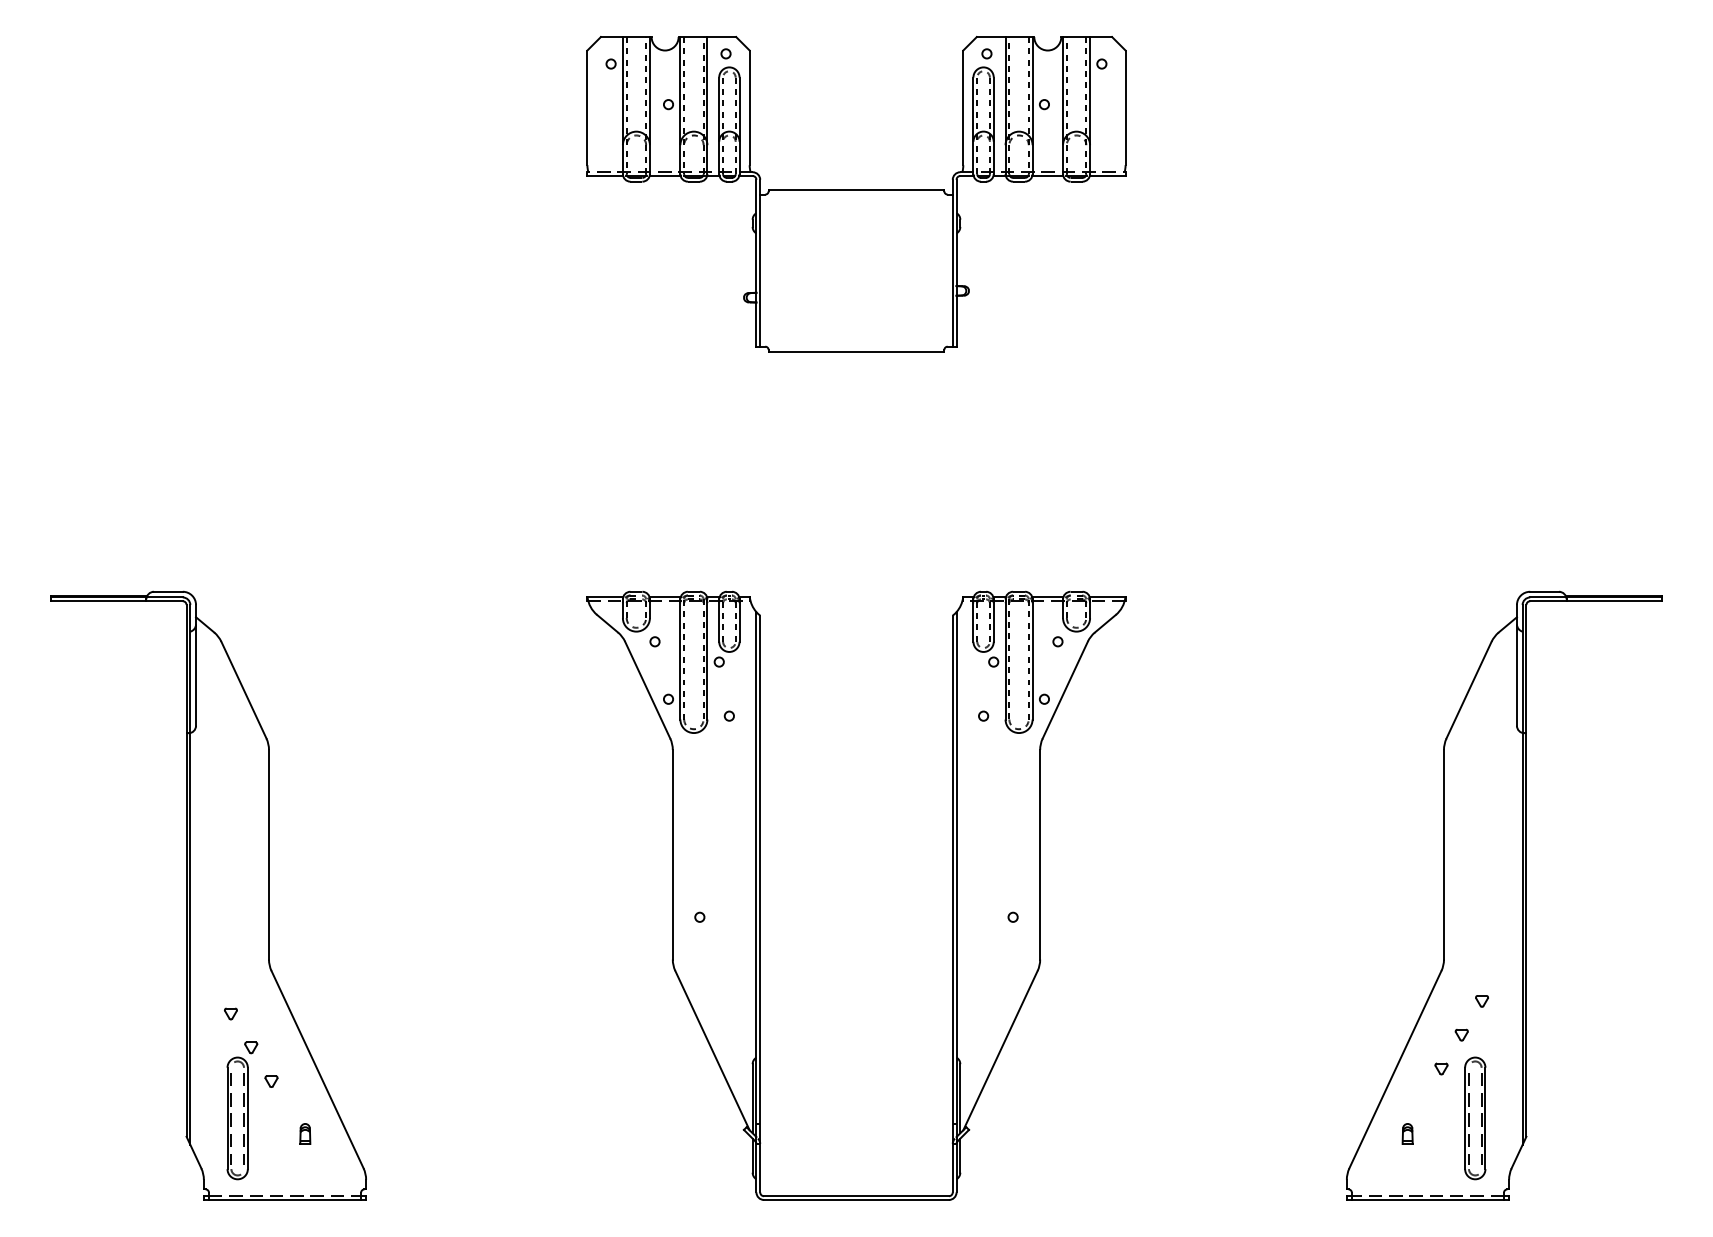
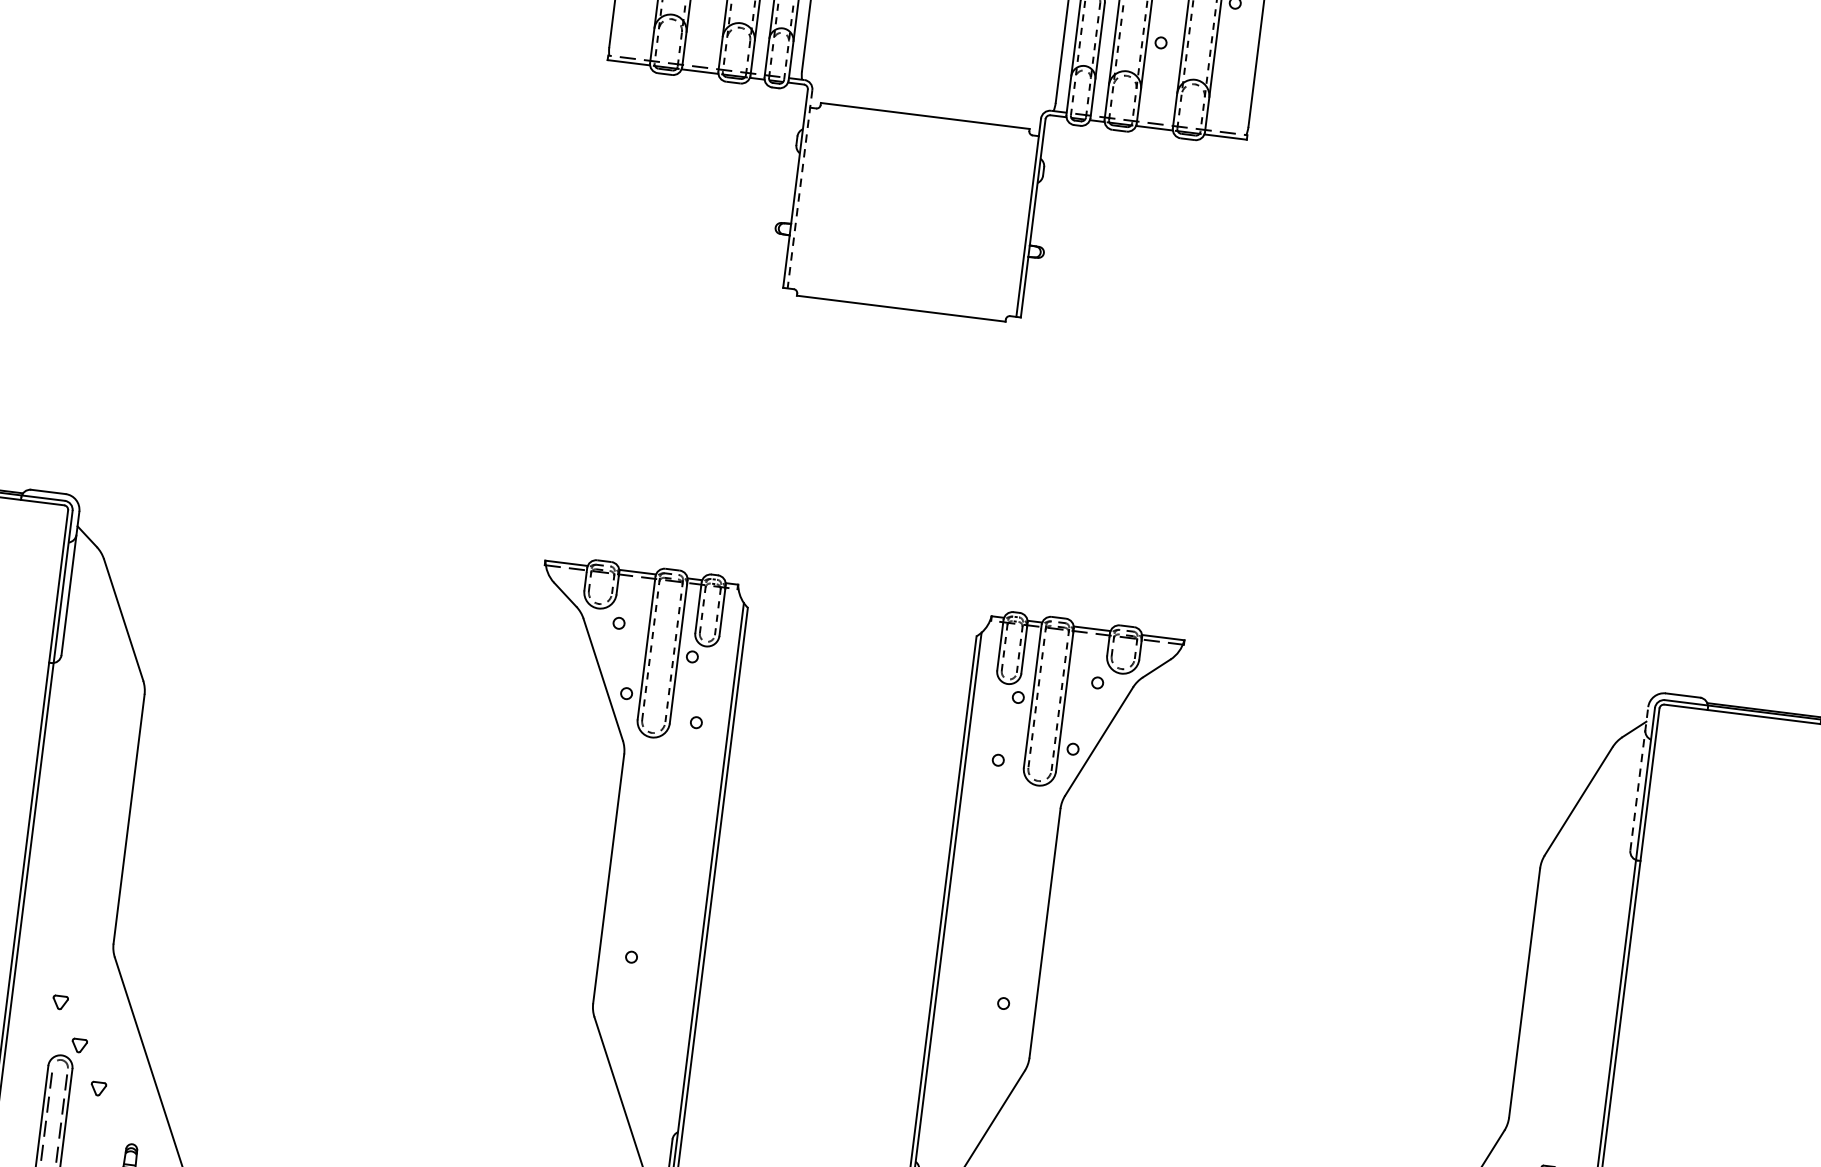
line: (760, 263) -> (800, 189), solid -> dashed
line: (1516, 664) -> (1638, 777), solid -> dashed

